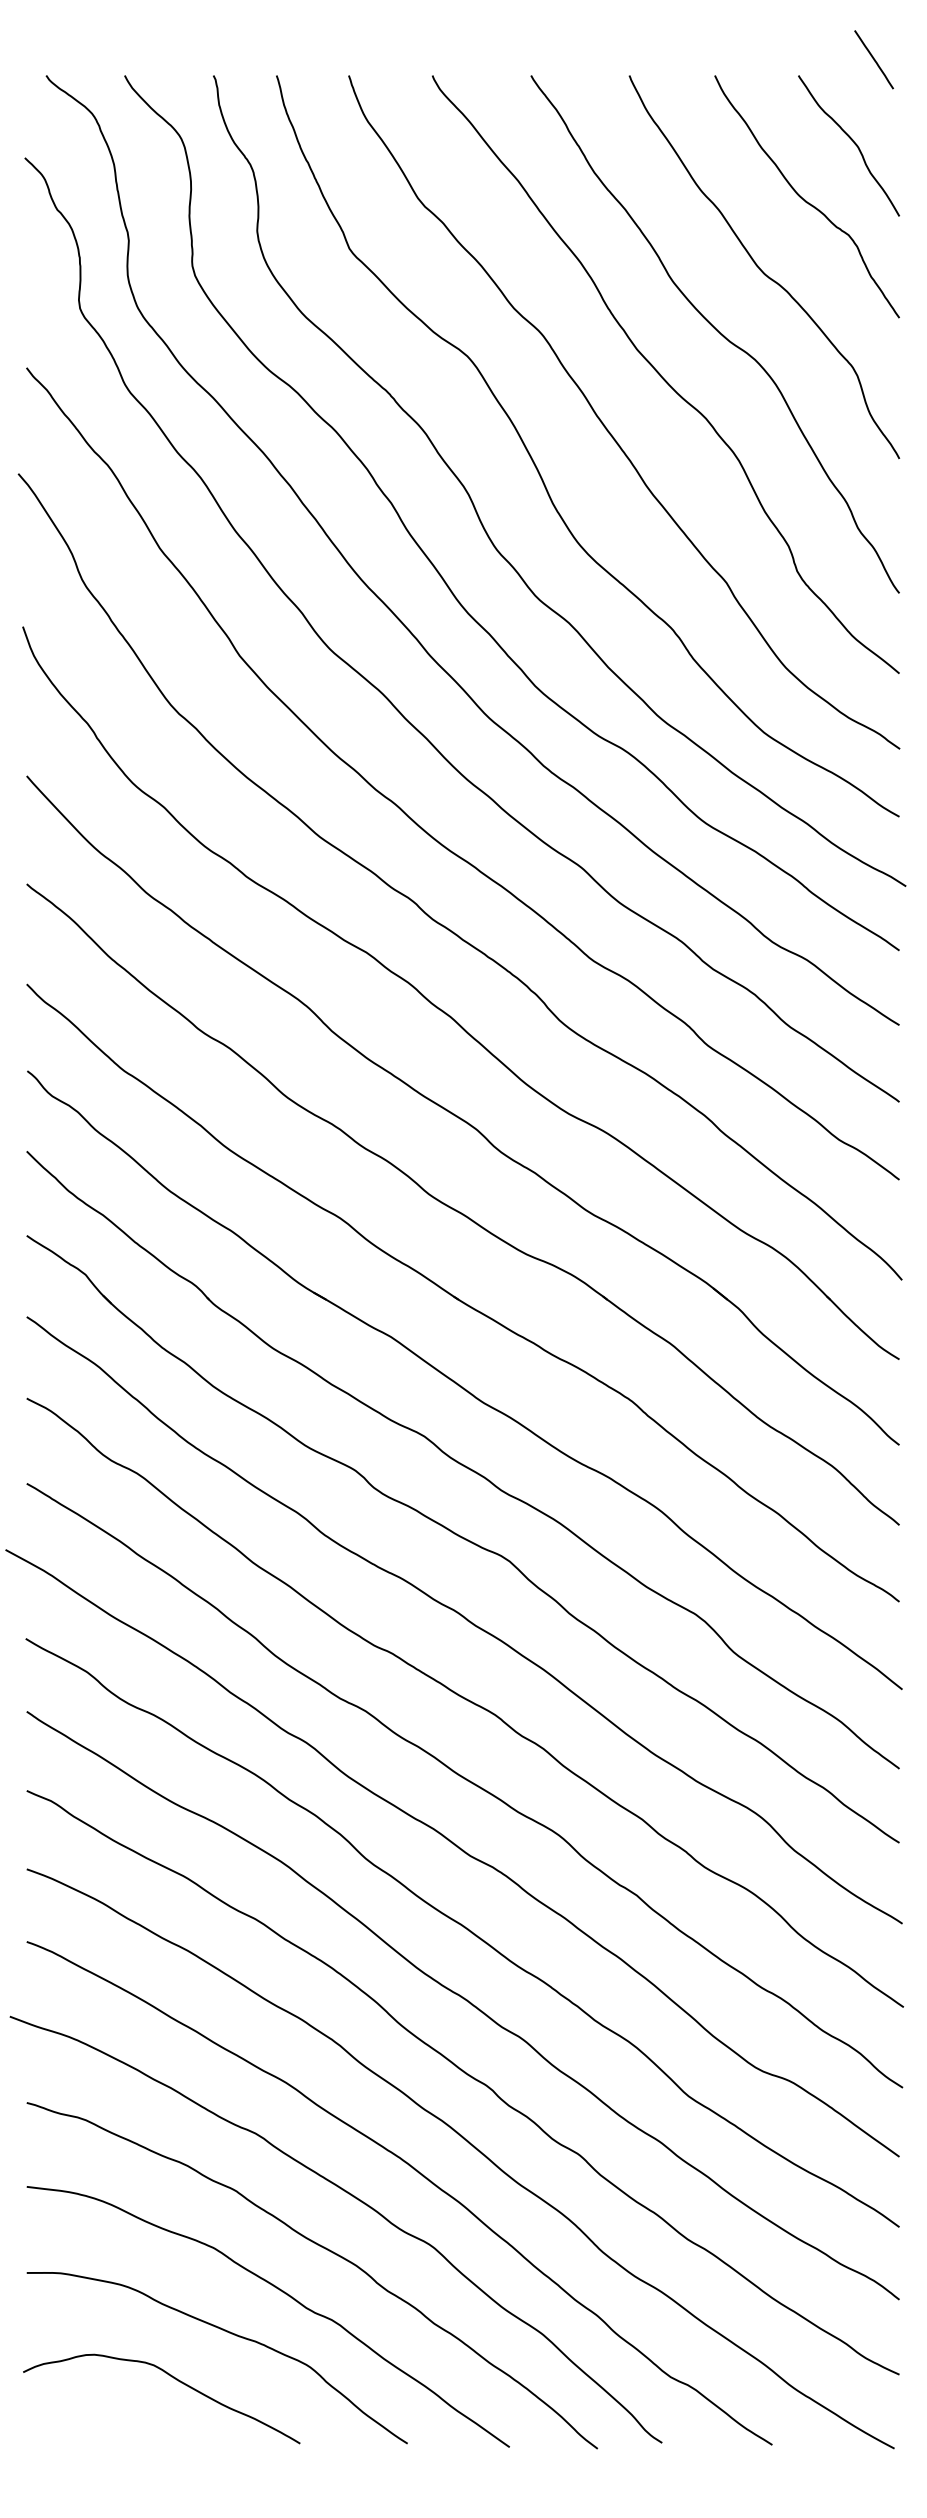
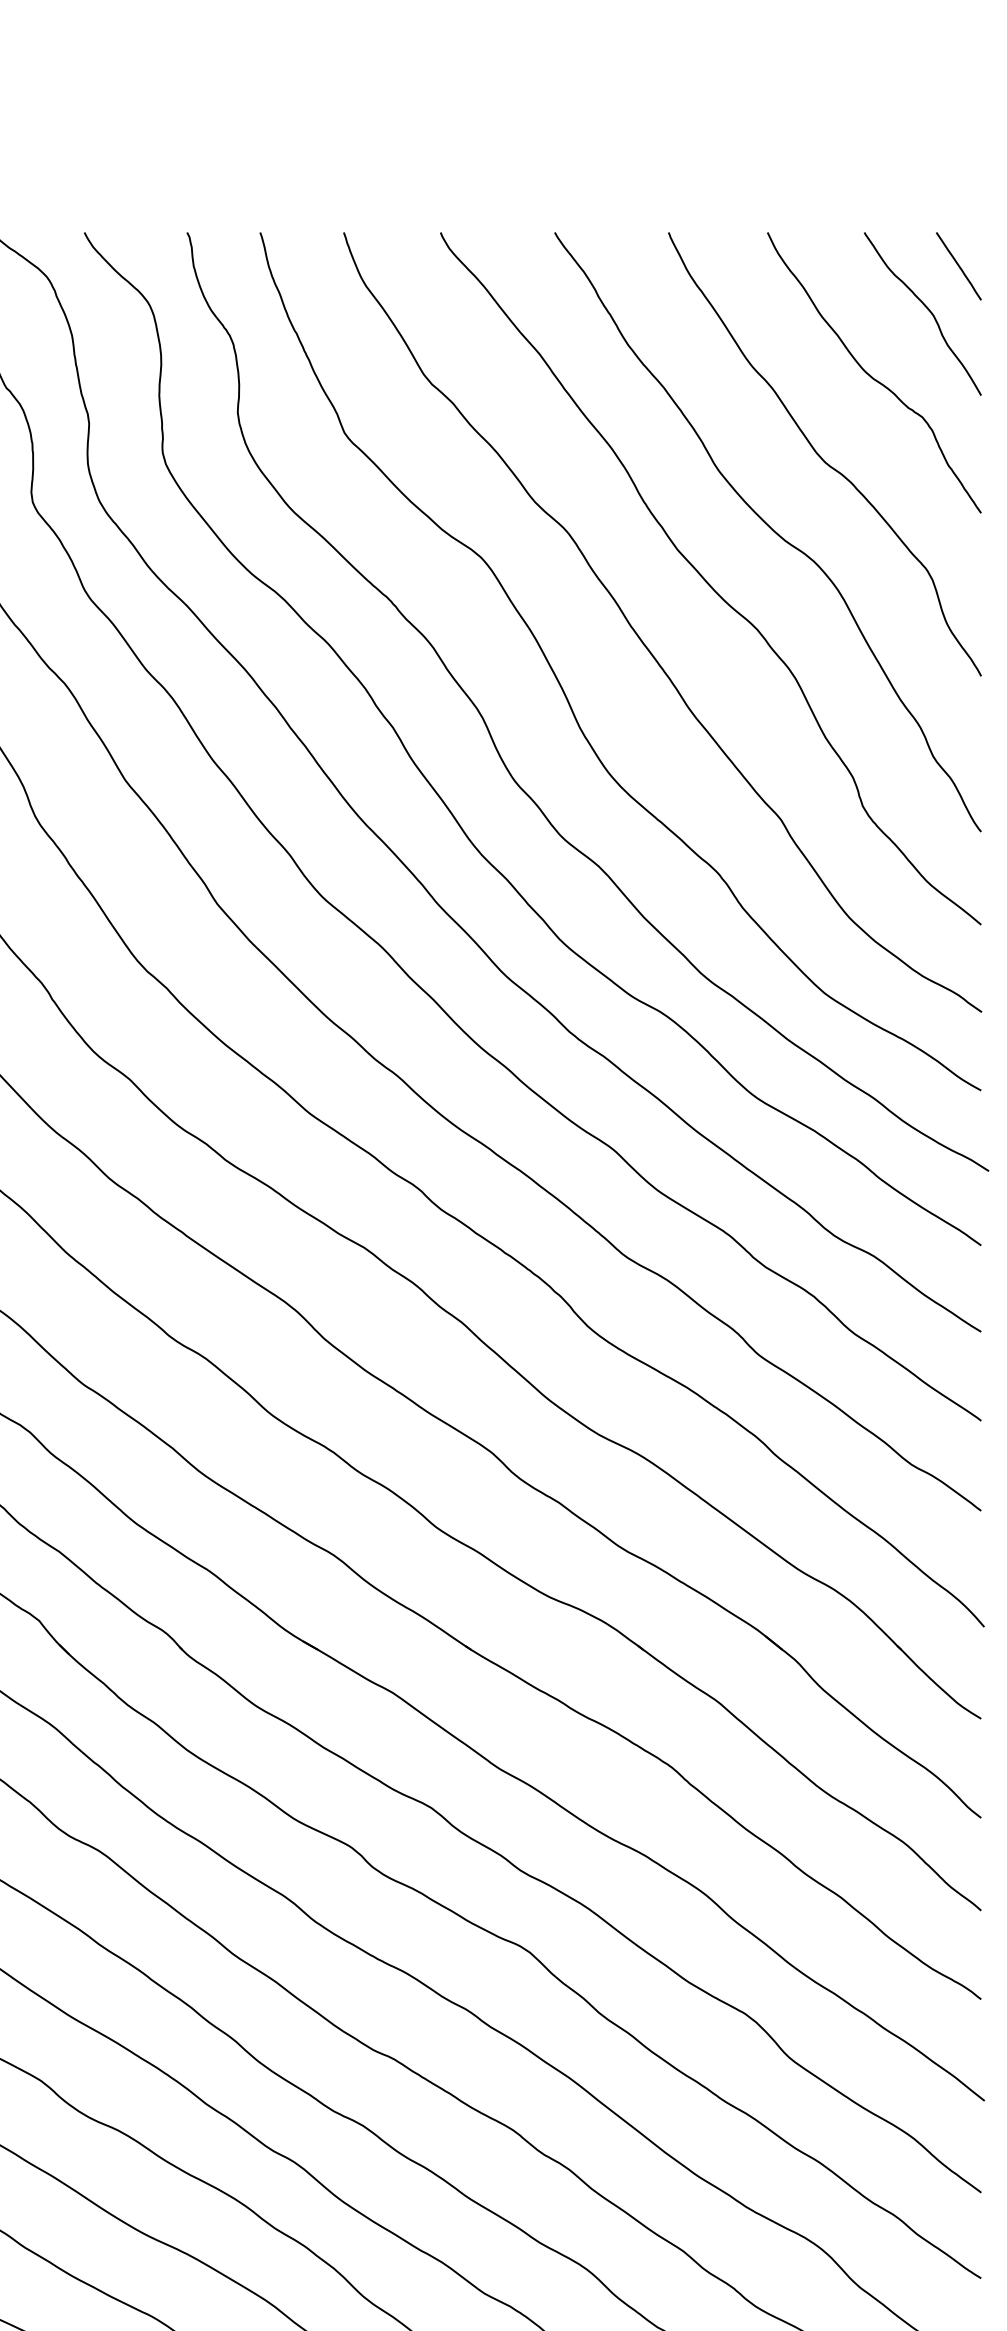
line: (873, 59) -> (958, 266), moved

